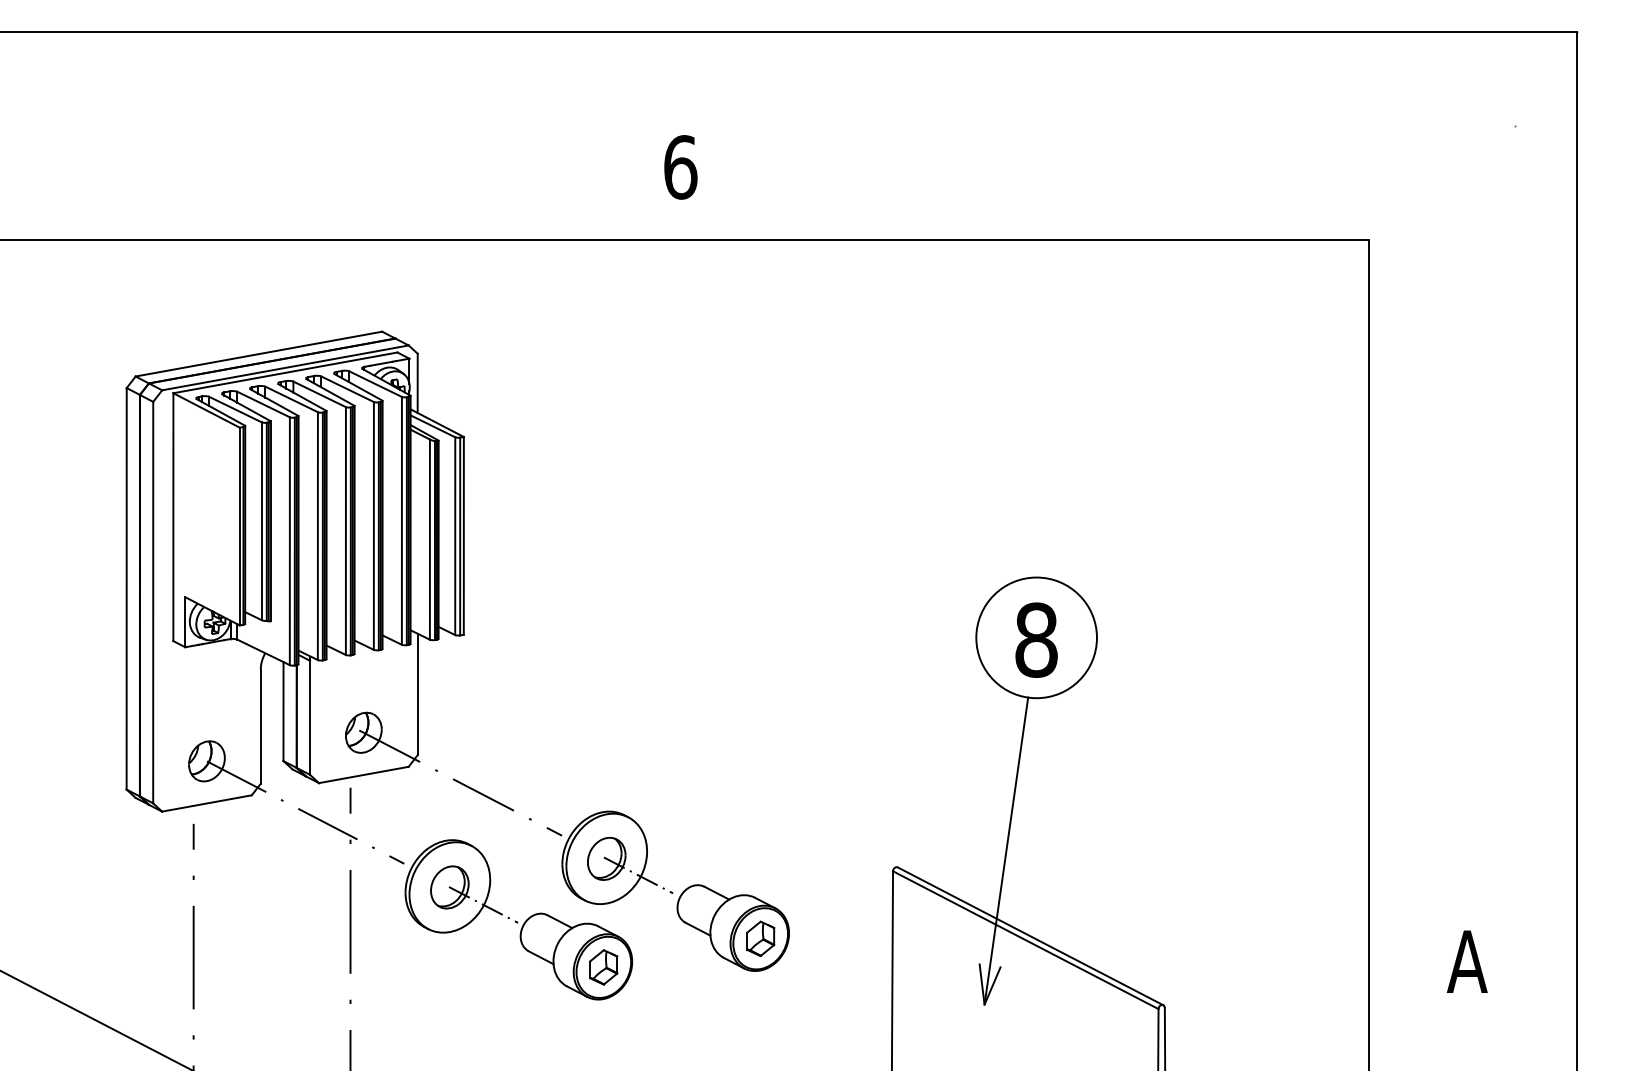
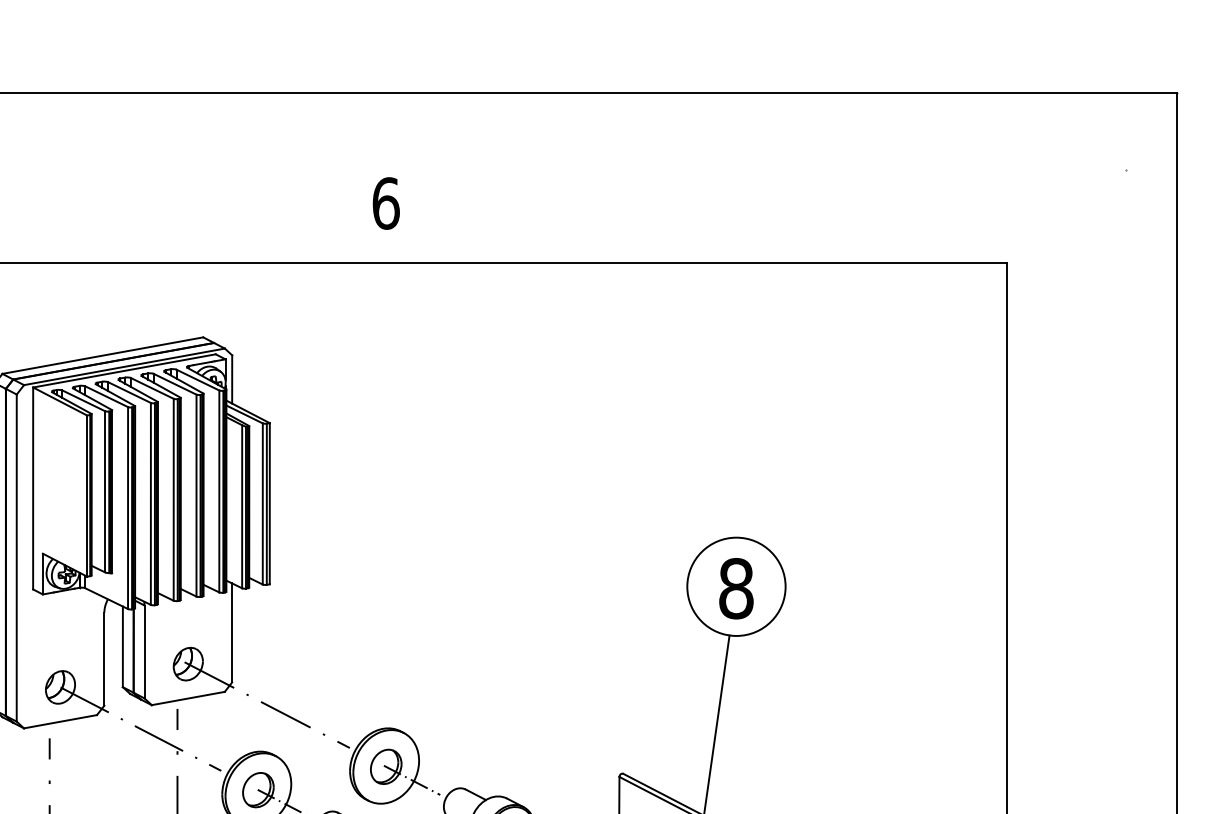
text: (680, 167) -> (386, 203), moved

